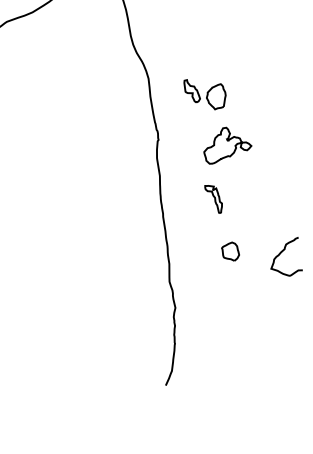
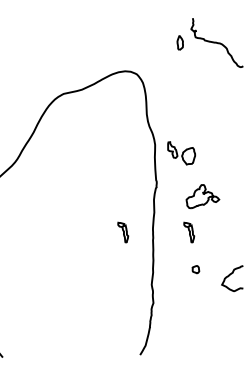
part: (205, 94) -> (181, 153), moved
part: (118, 211) -> (123, 232), added
part: (230, 251) -> (195, 269), size x0.6

